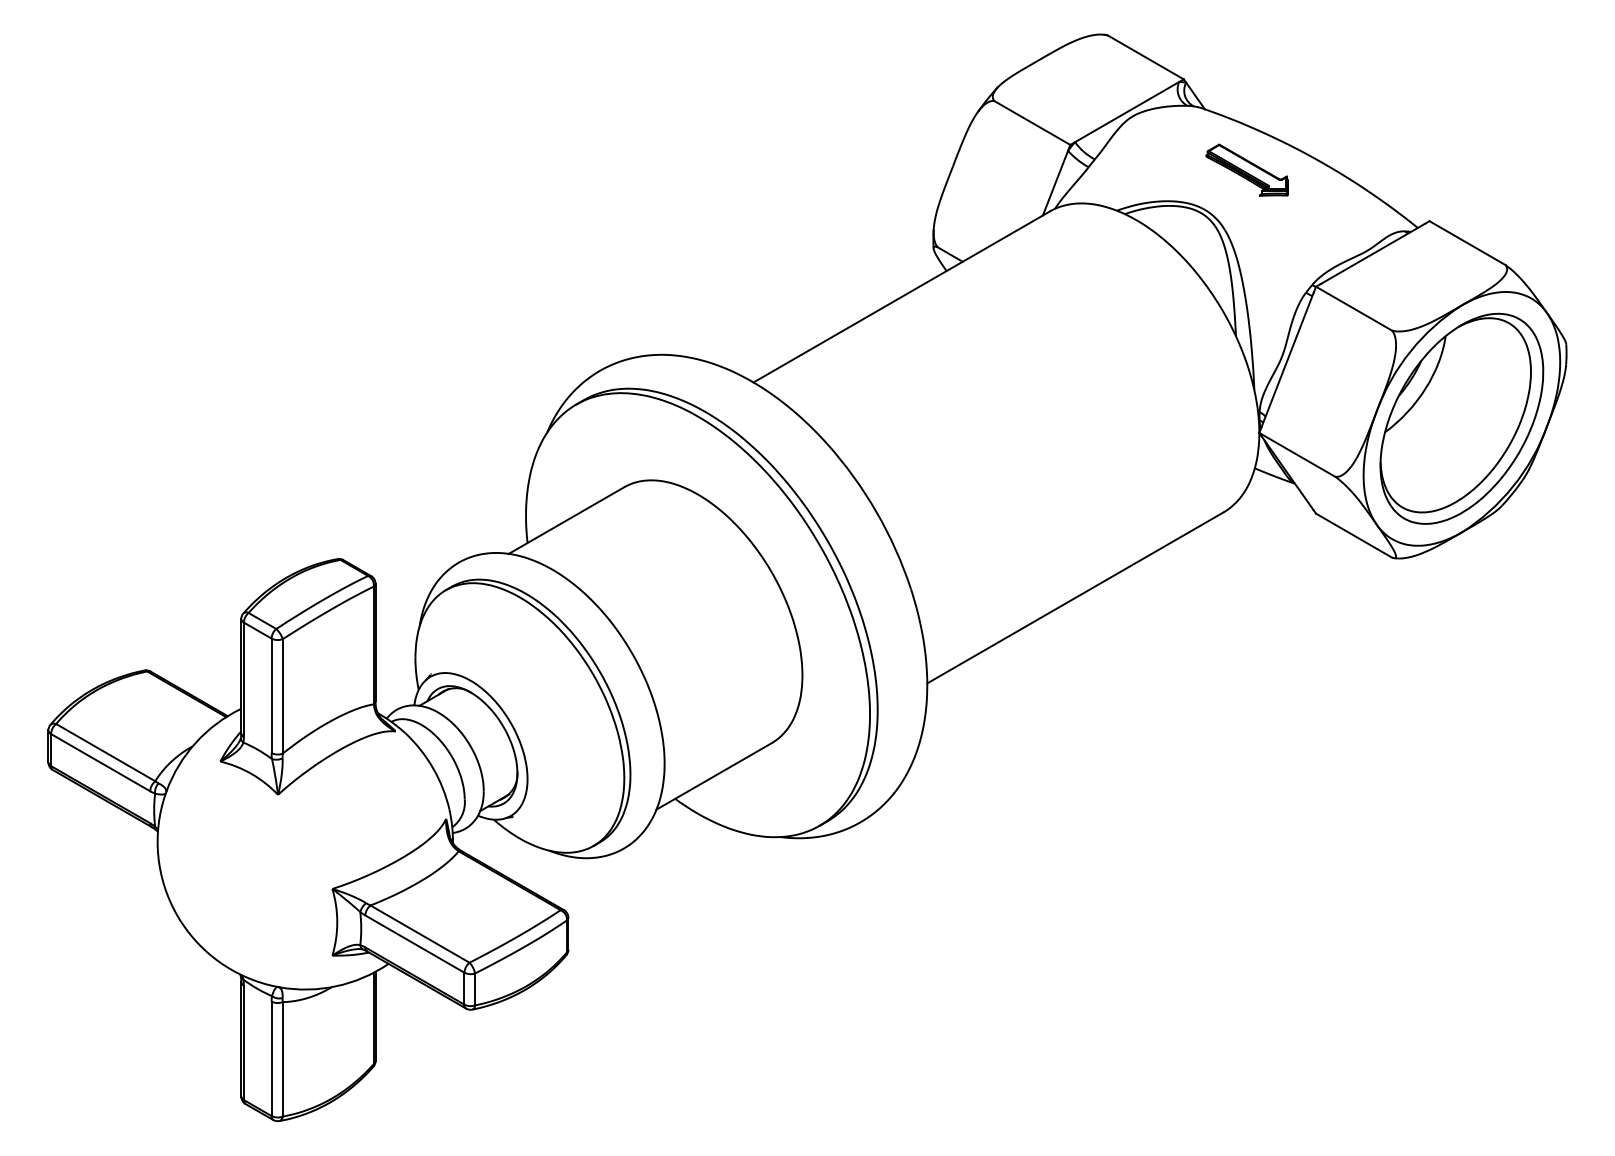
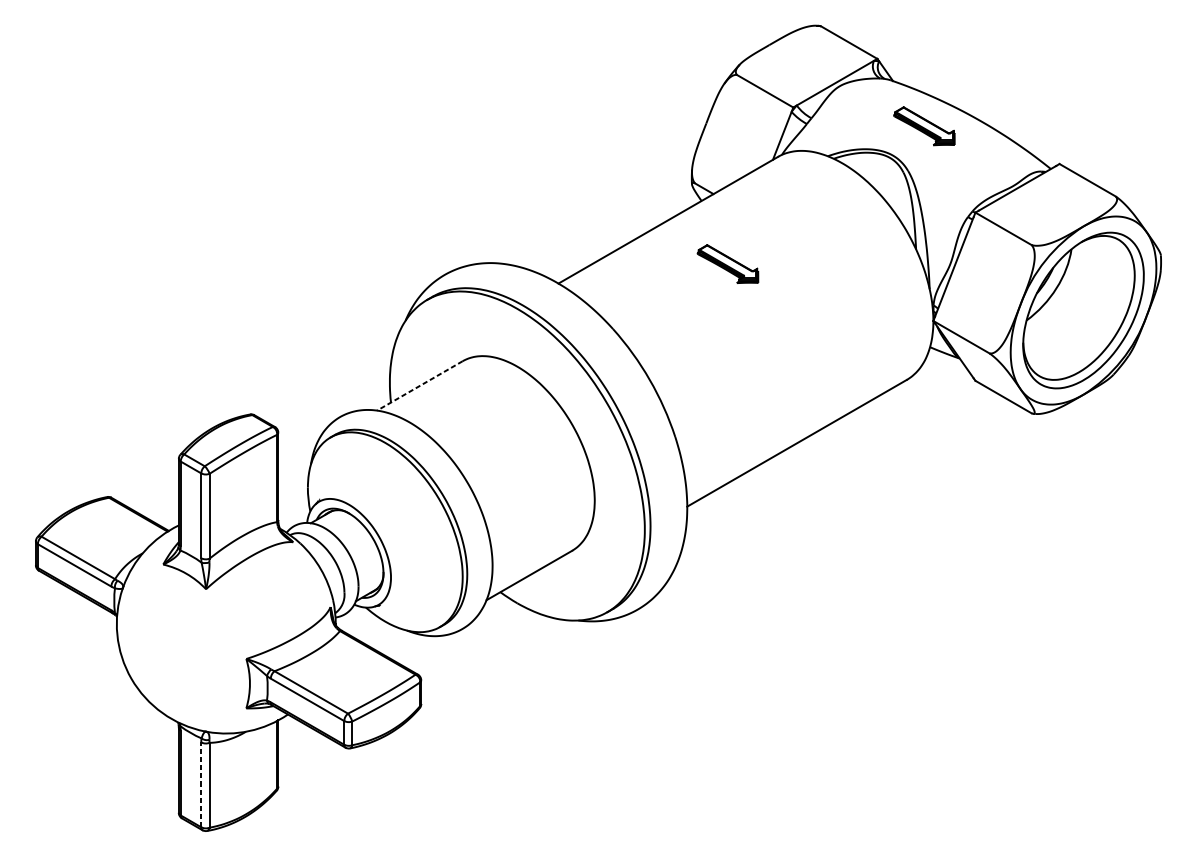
part: (981, 355) -> (727, 263), added
line: (566, 520) -> (419, 385), solid -> dashed
line: (271, 1058) -> (201, 784), solid -> dashed

